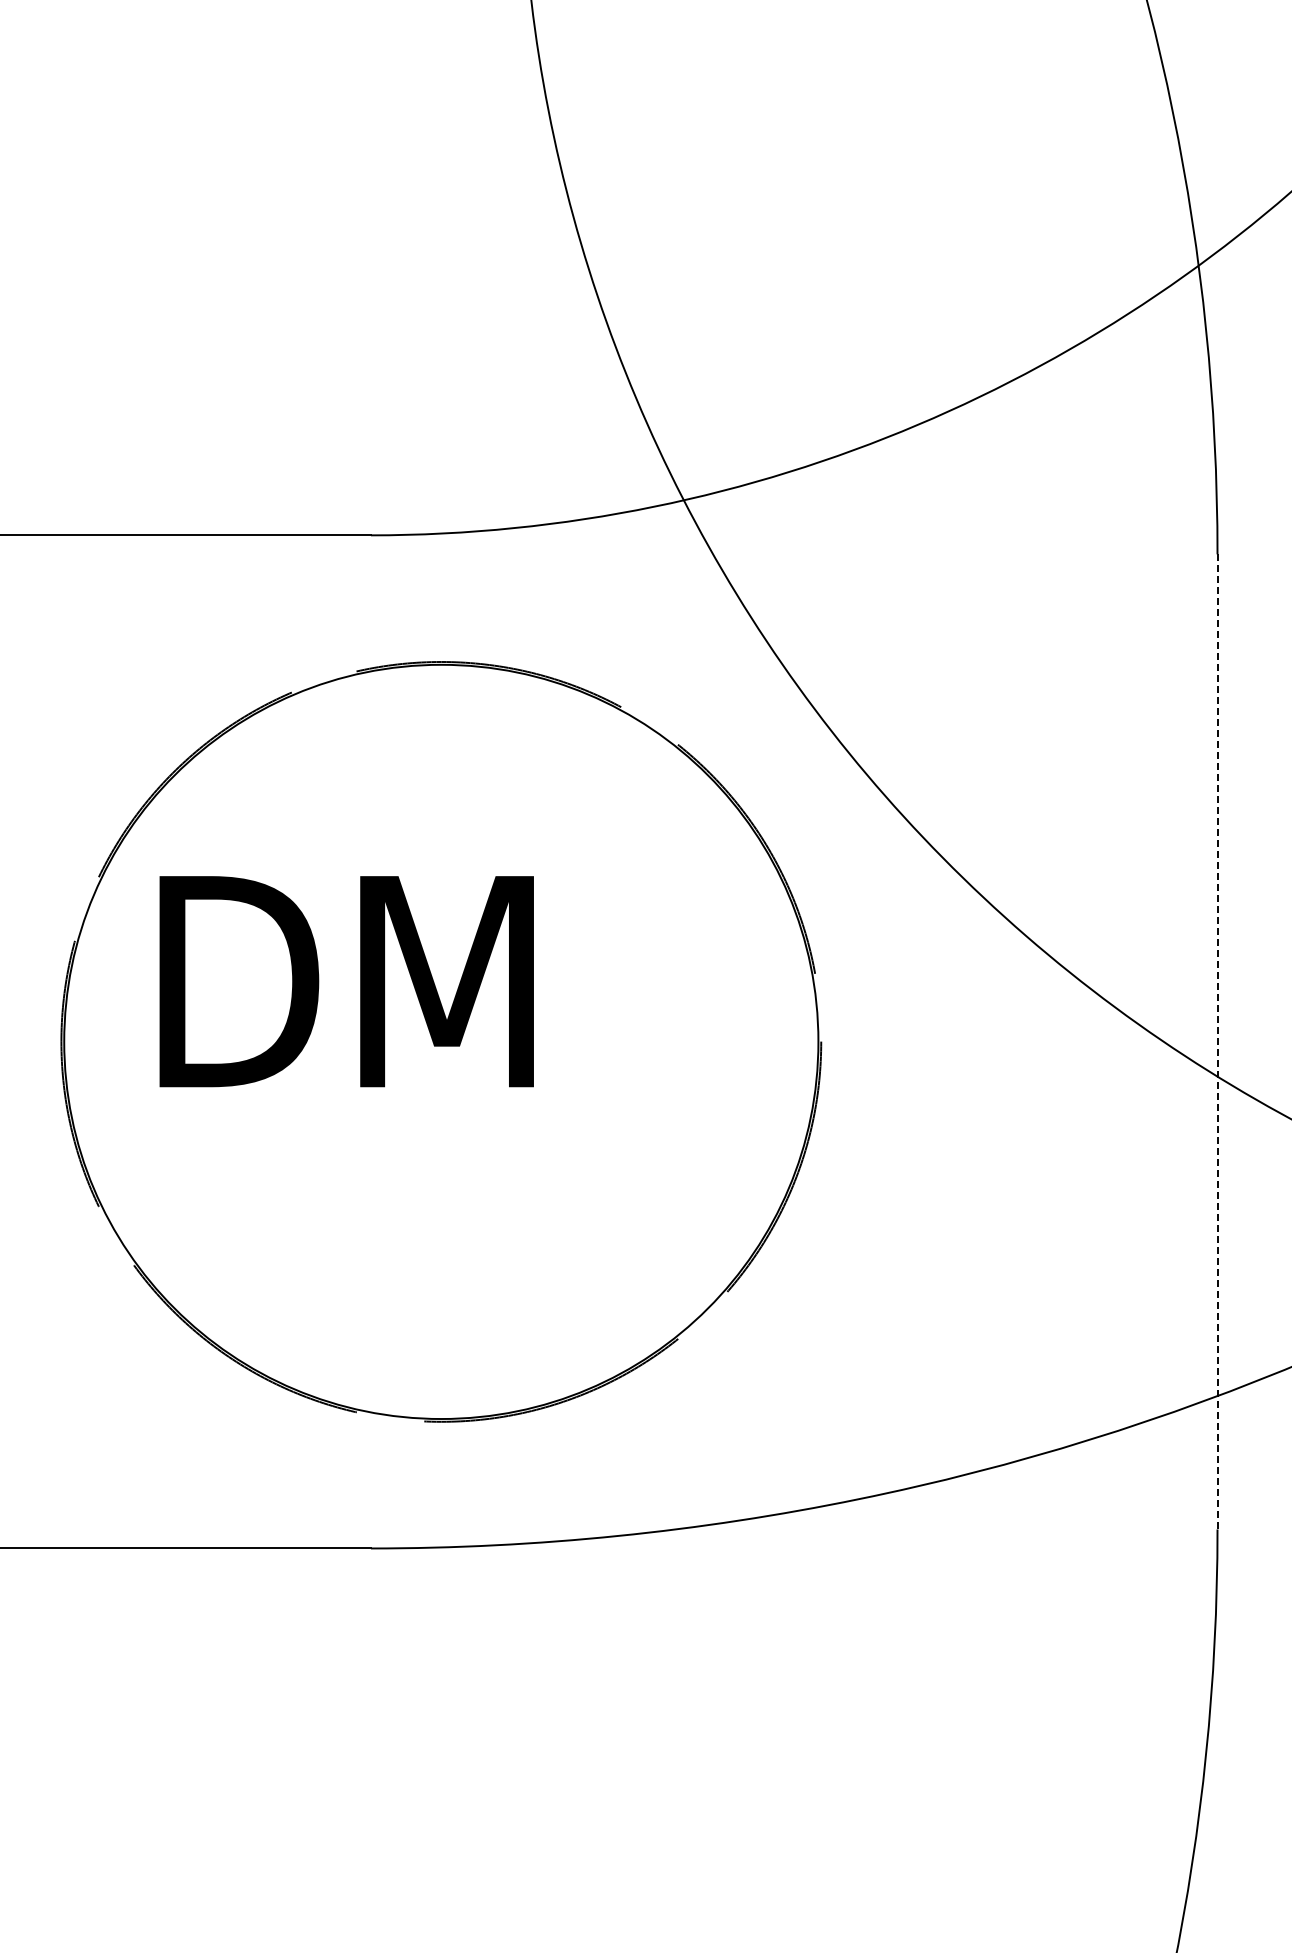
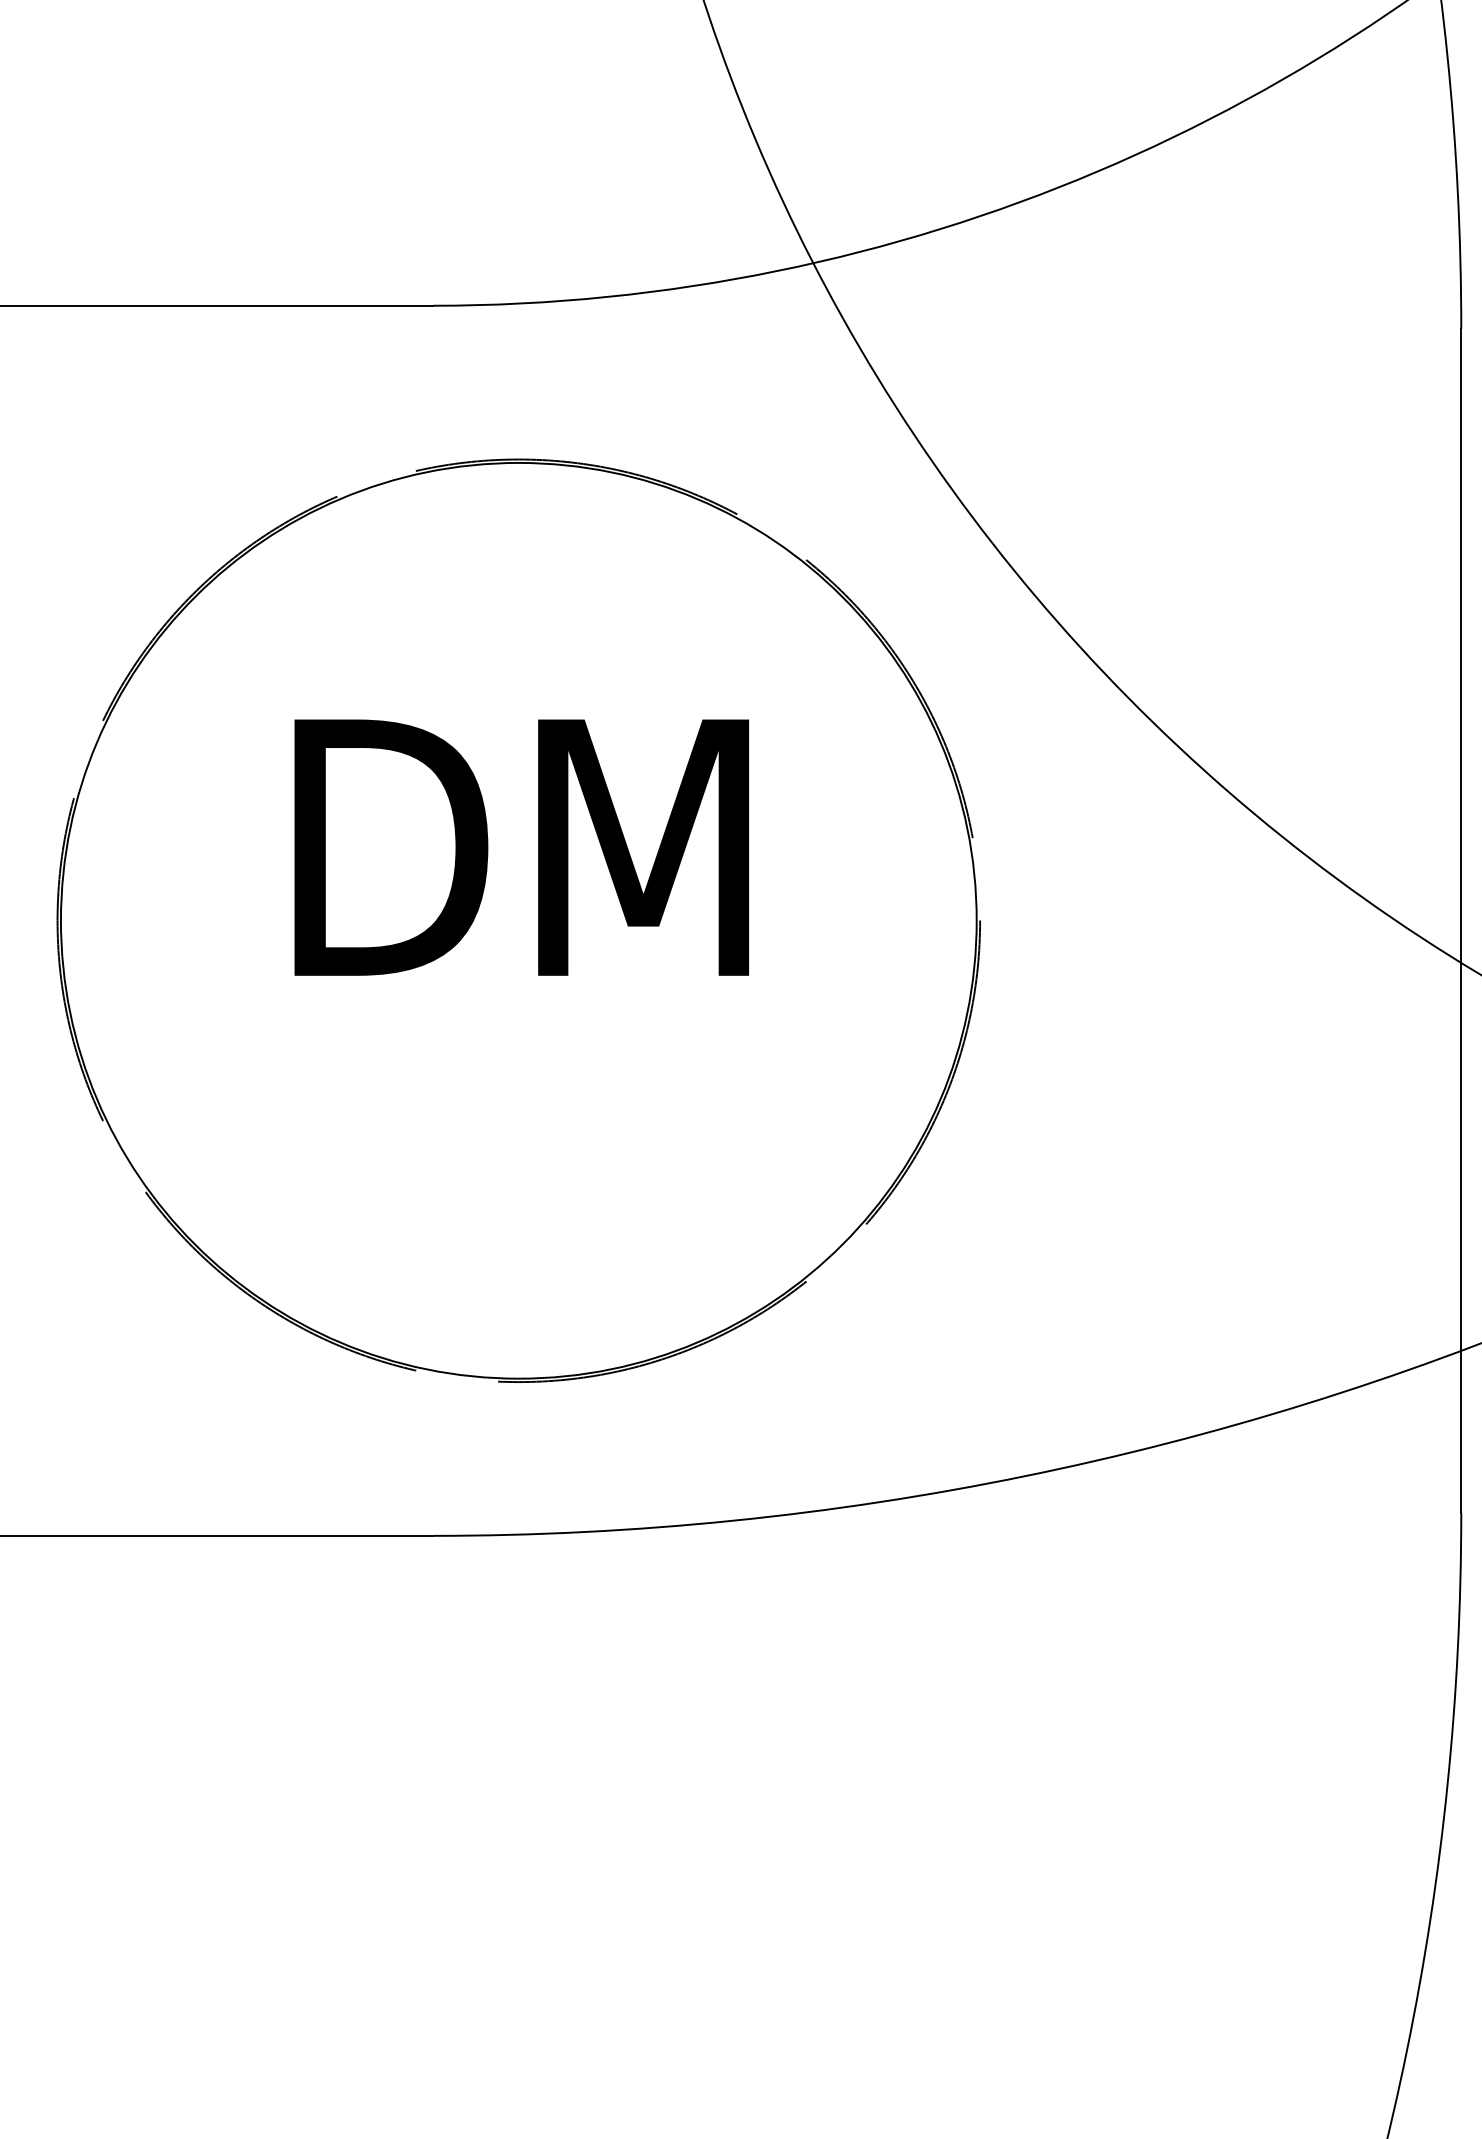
text: (346, 981) -> (521, 847), moved
line: (1217, 1041) -> (1461, 920), dashed -> solid

